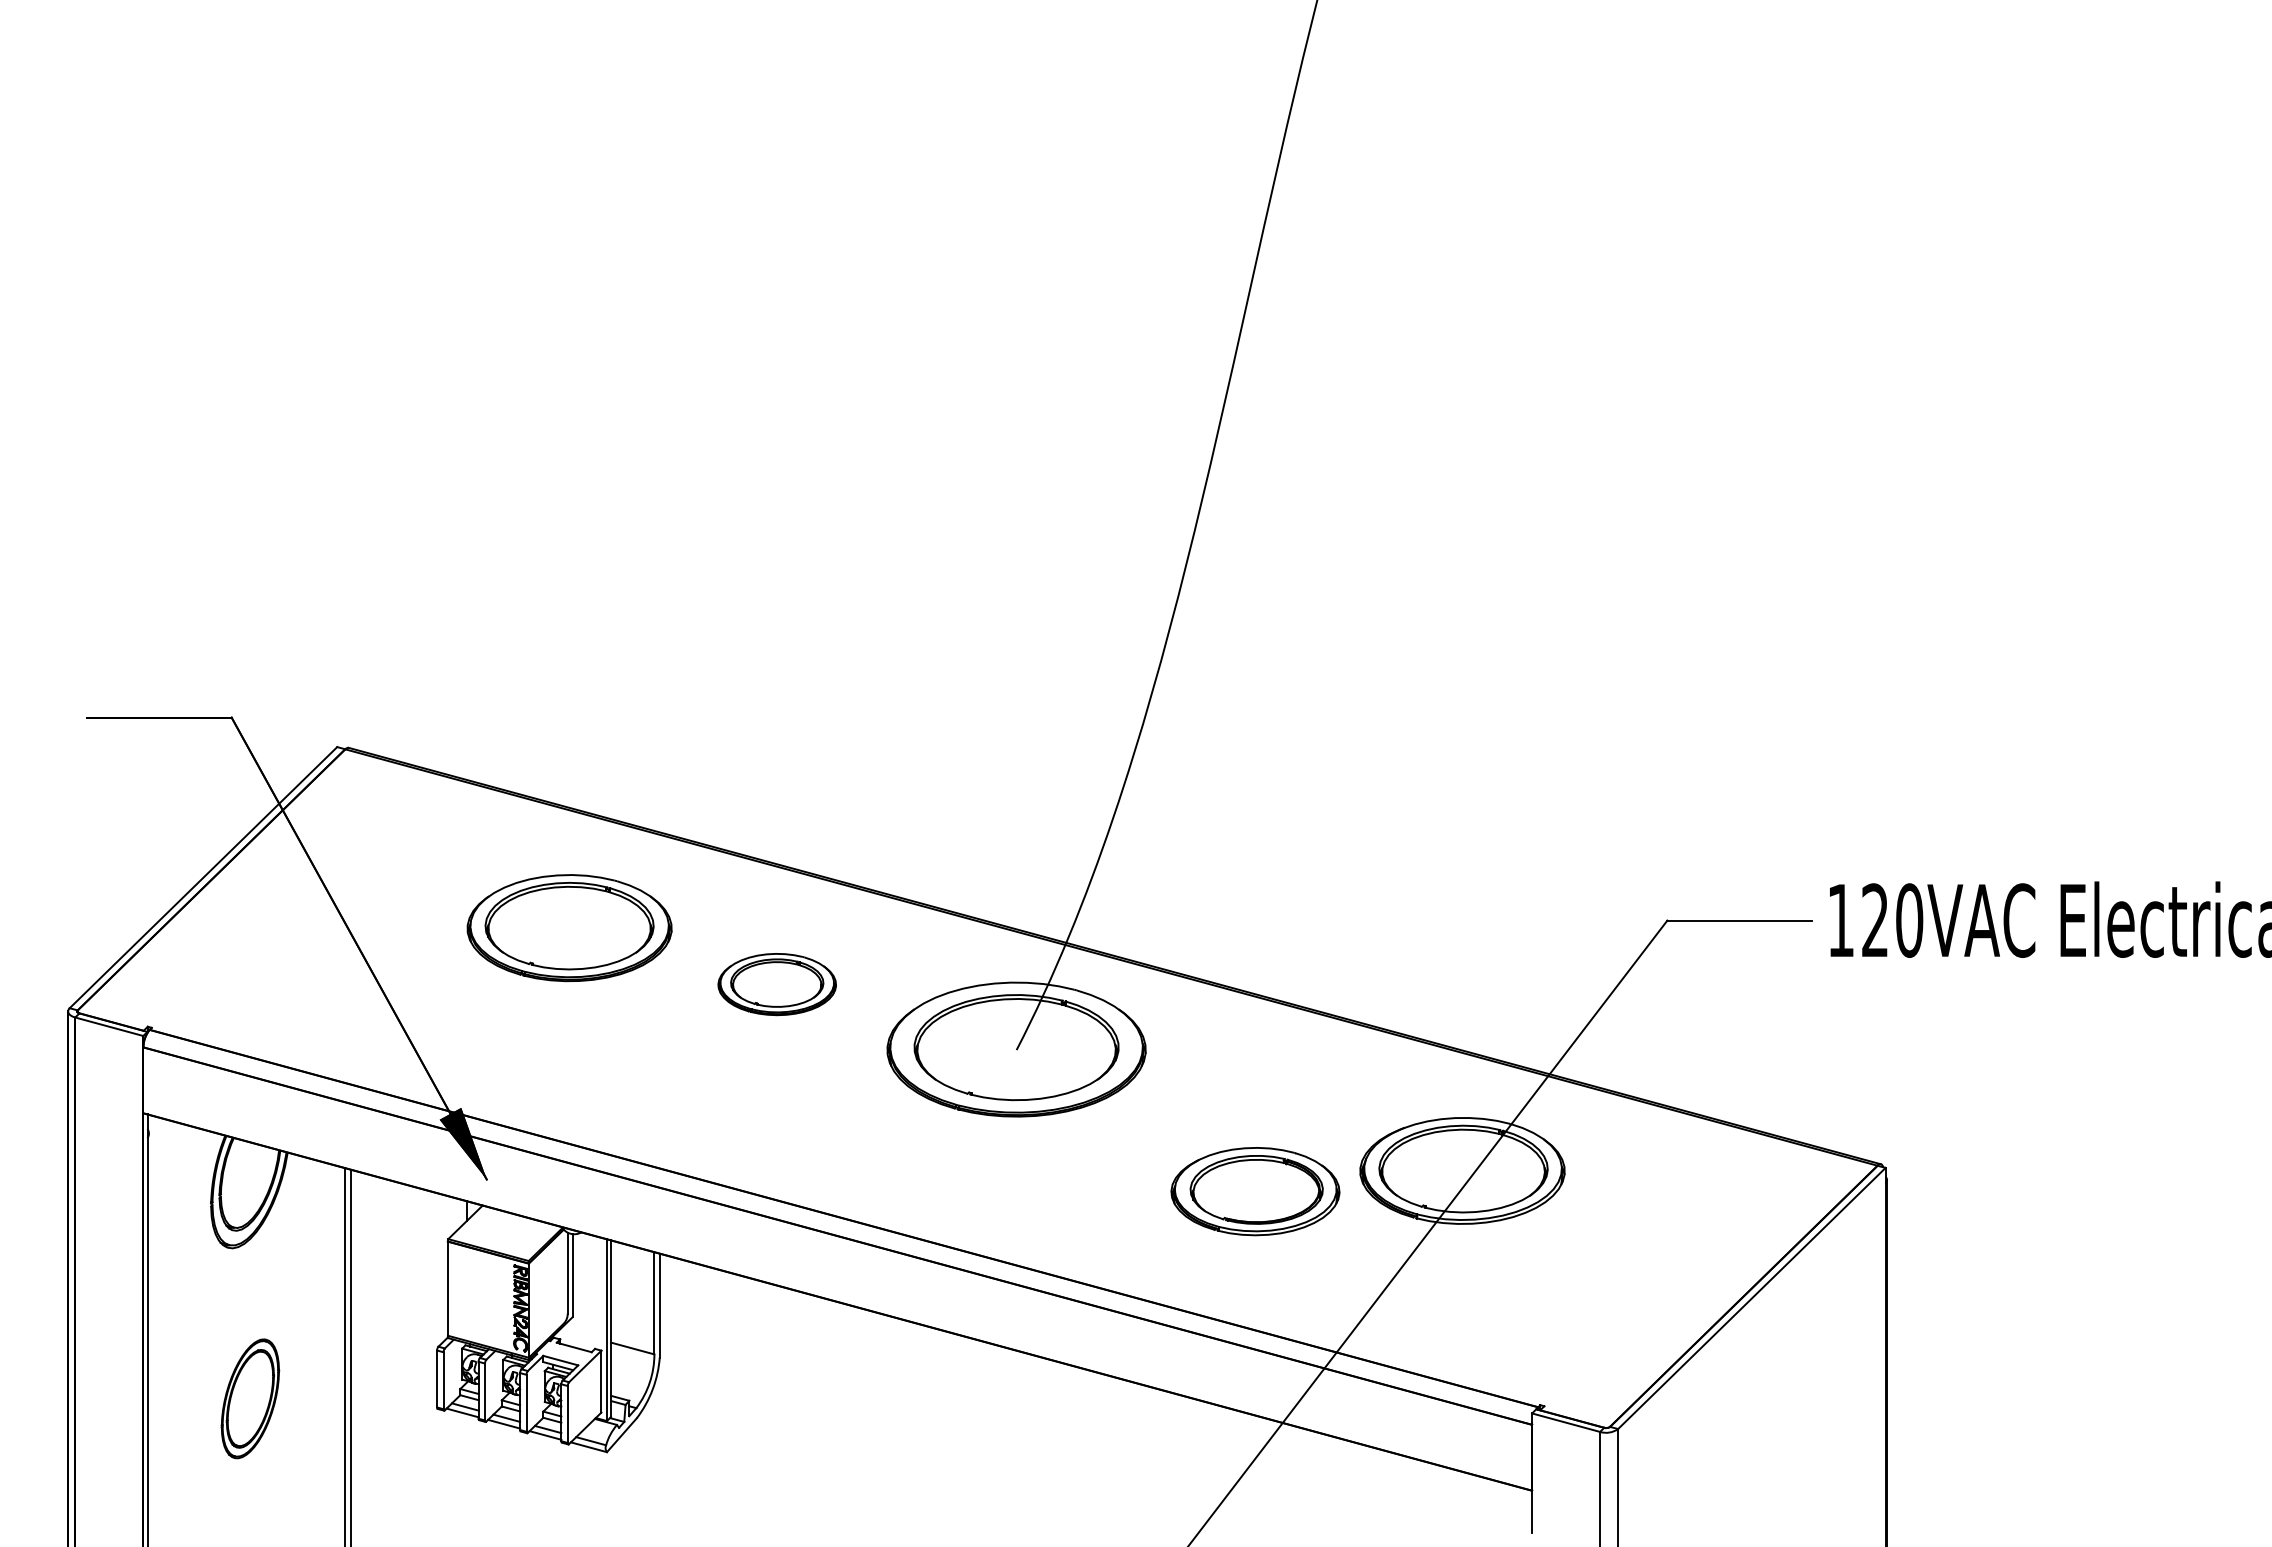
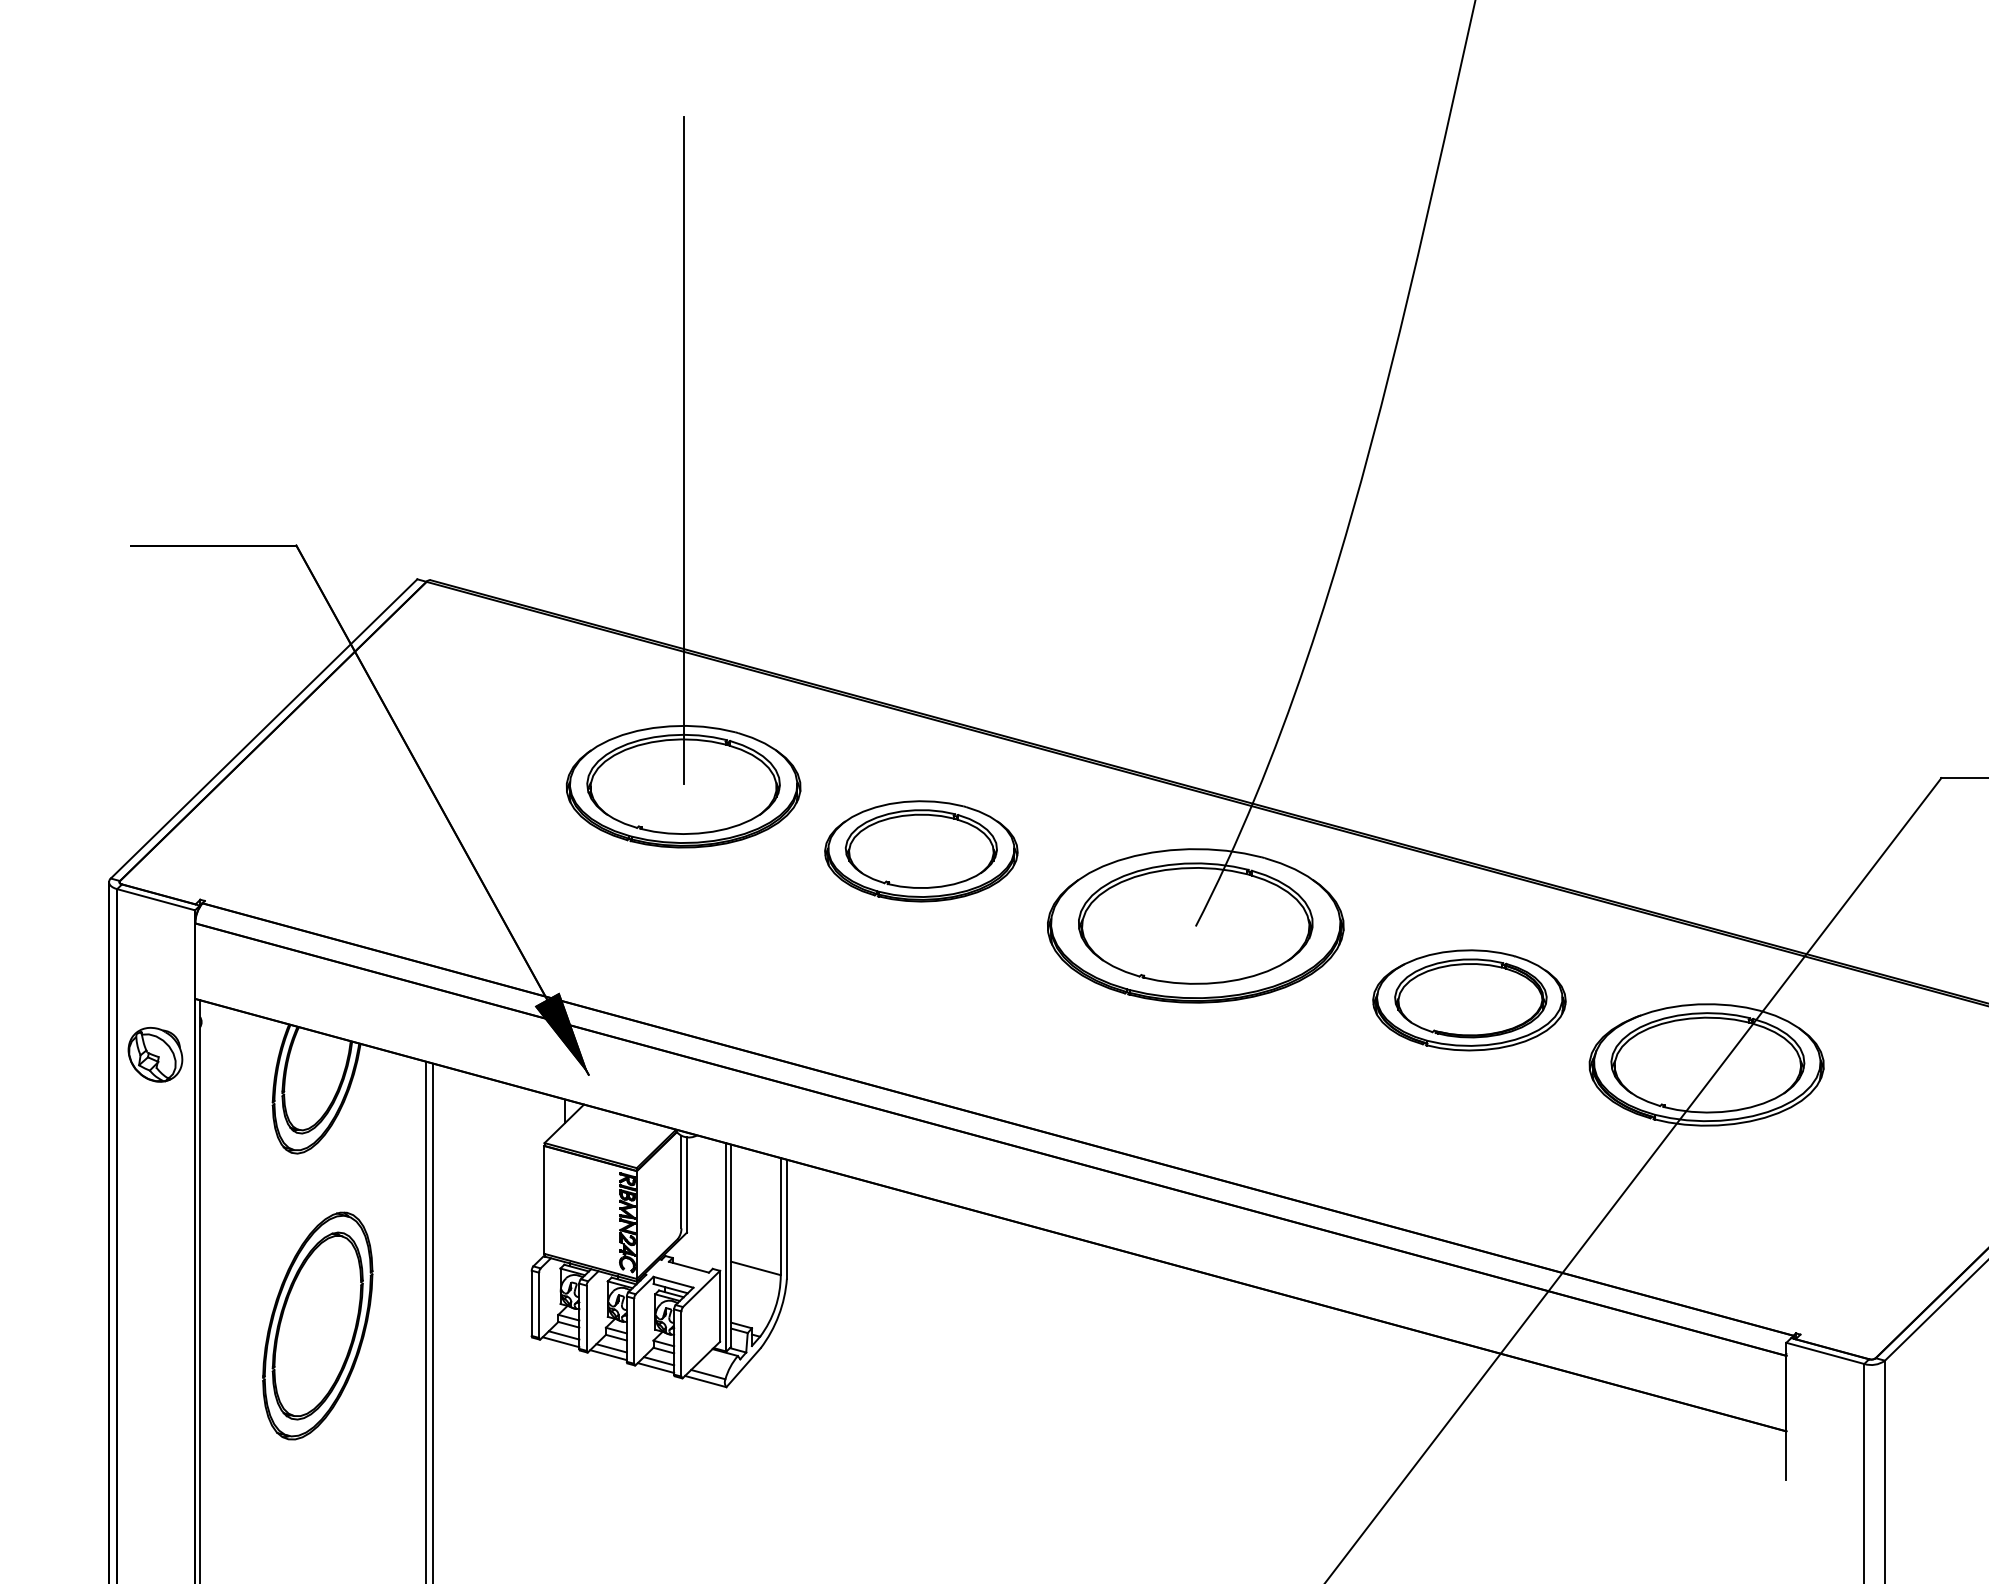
line: (569, 634) -> (683, 450), added
part: (777, 984) -> (921, 851), size x1.43
part: (108, 1161) -> (155, 1054), added
part: (1255, 1191) -> (1469, 1000), moved
part: (250, 1398) -> (317, 1325), size x1.67

